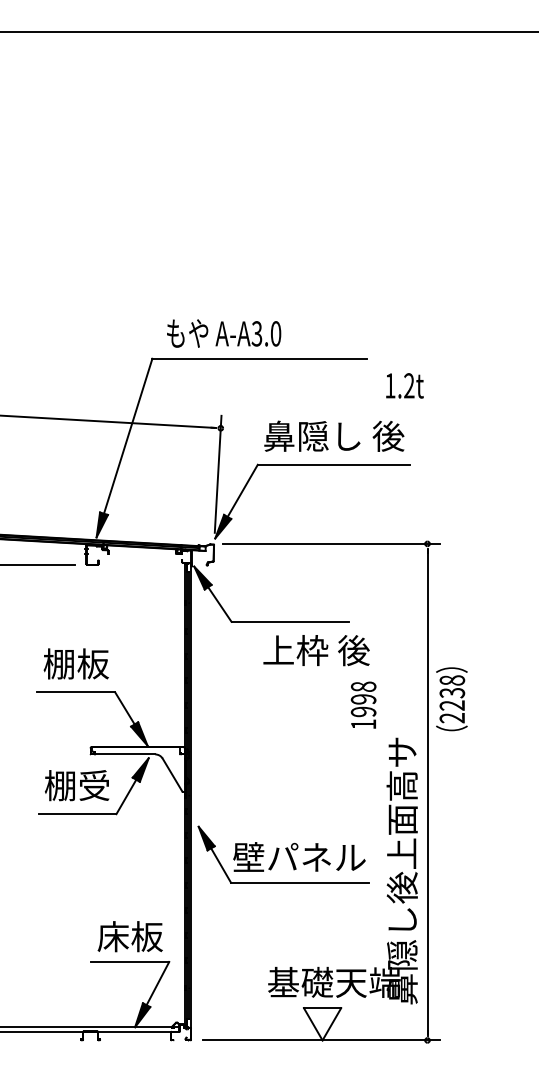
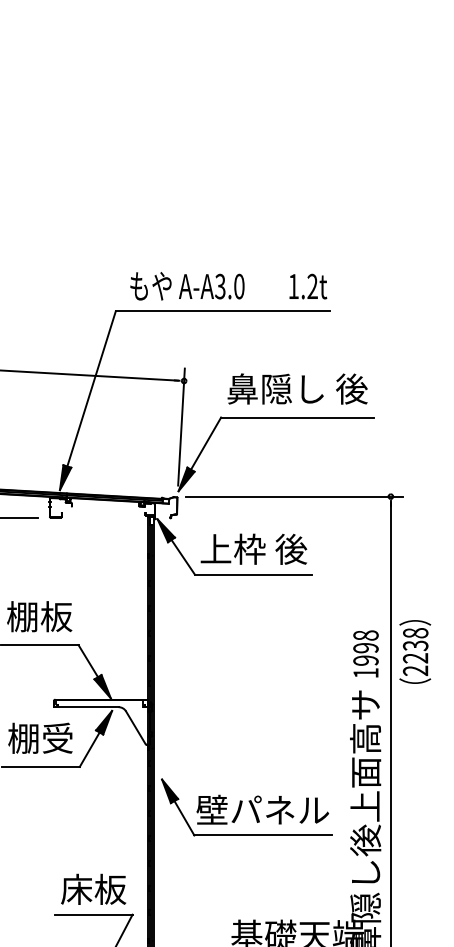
text: (404, 385) -> (307, 286), moved
text: (316, 650) -> (253, 549), moved
text: (363, 704) -> (365, 653), moved

